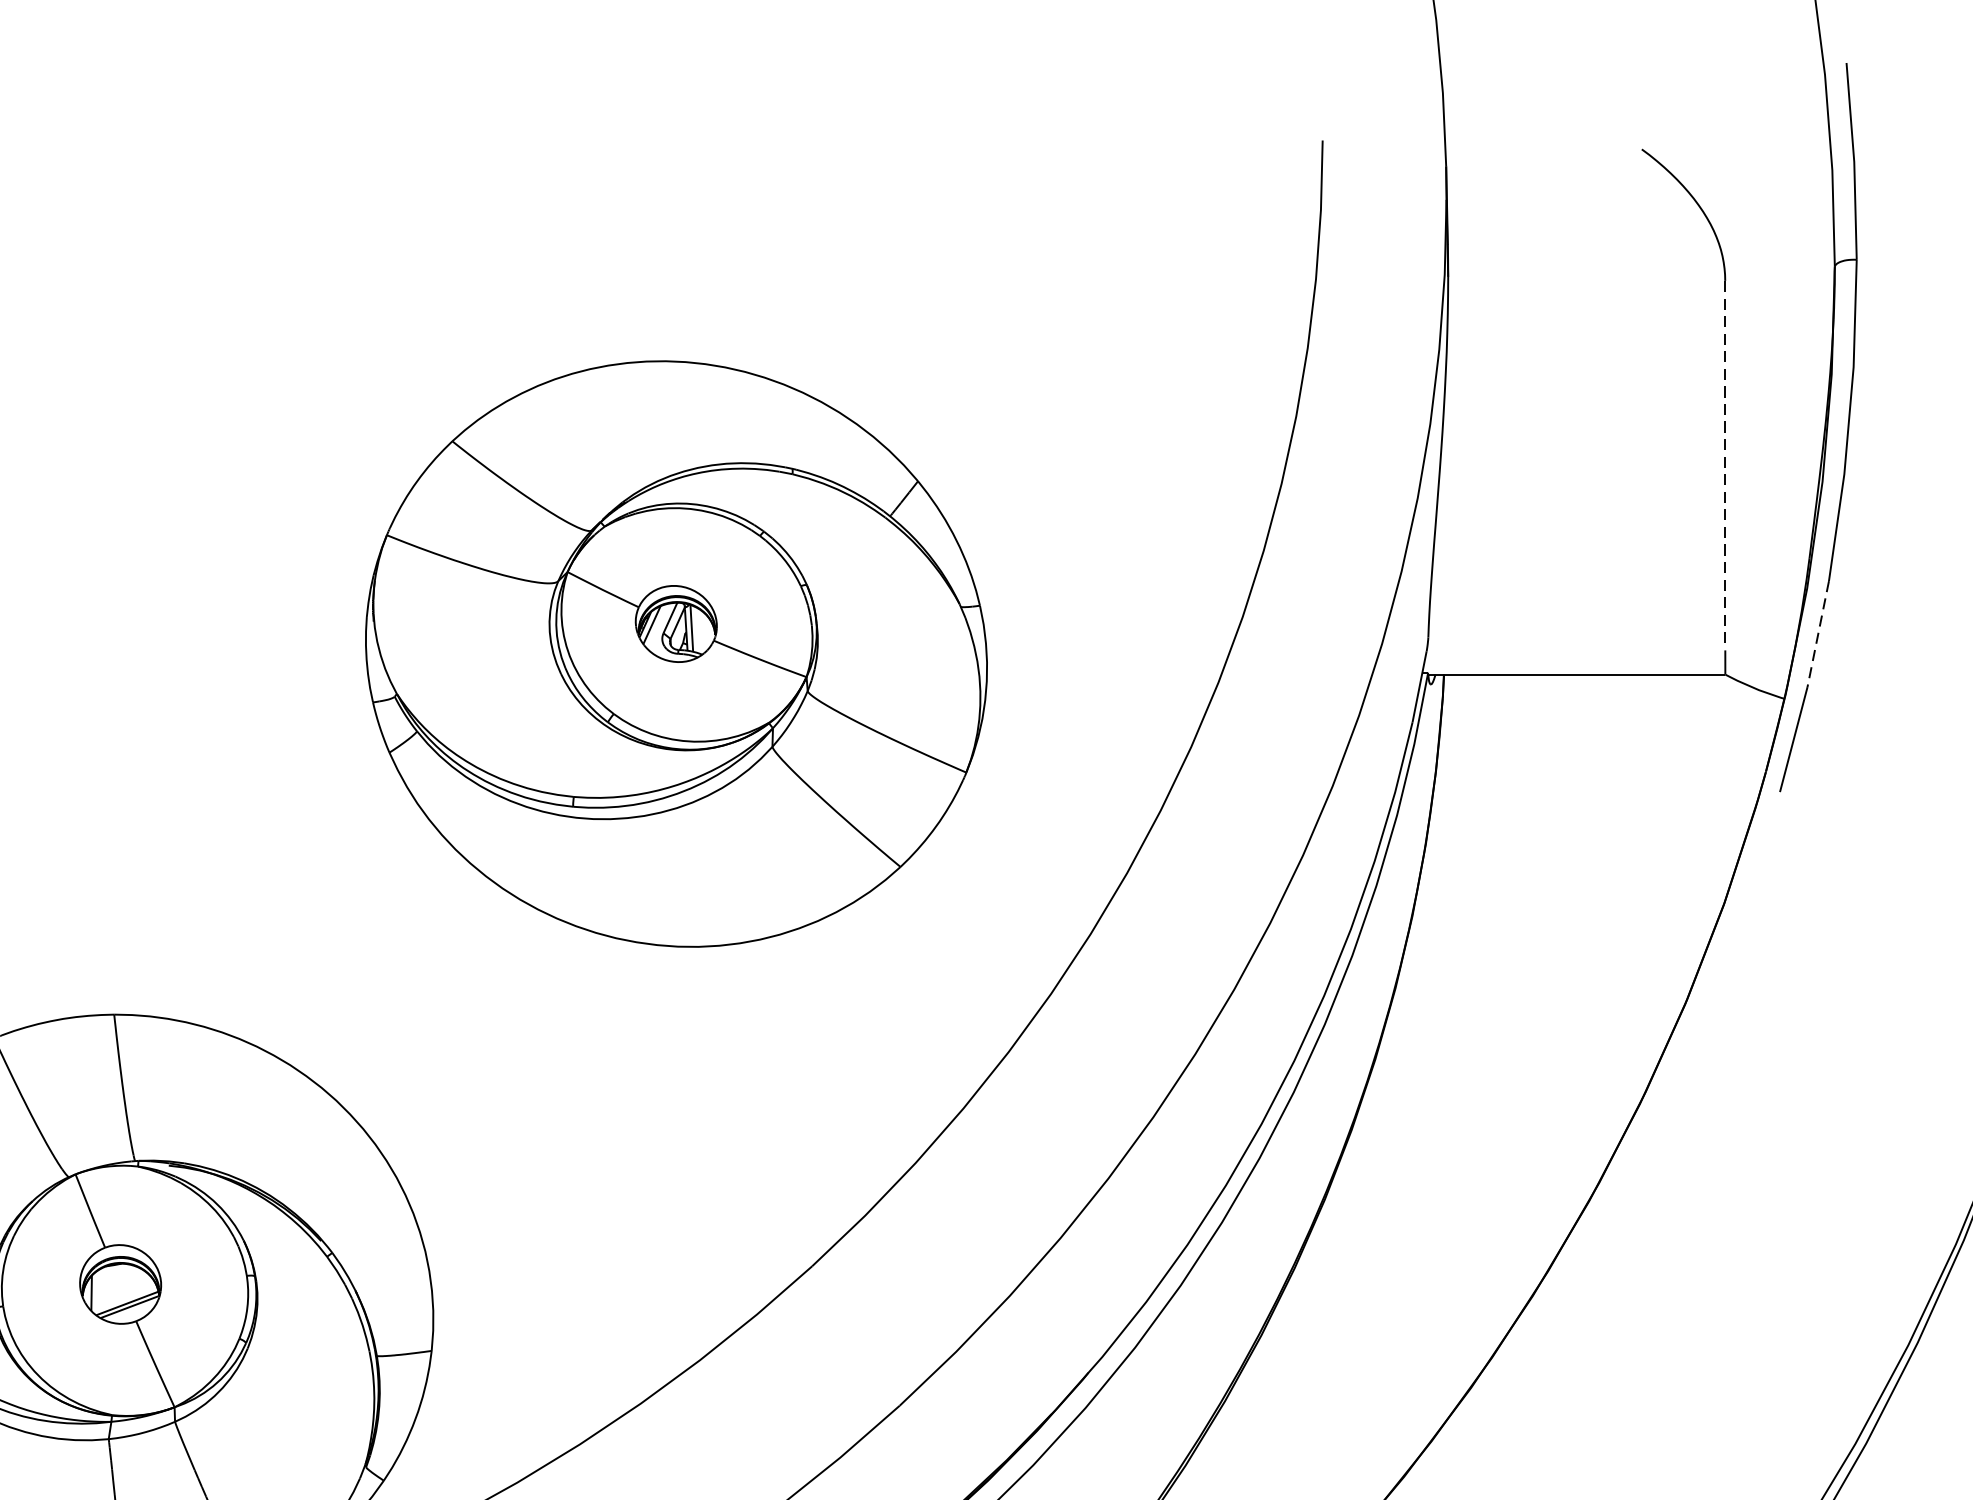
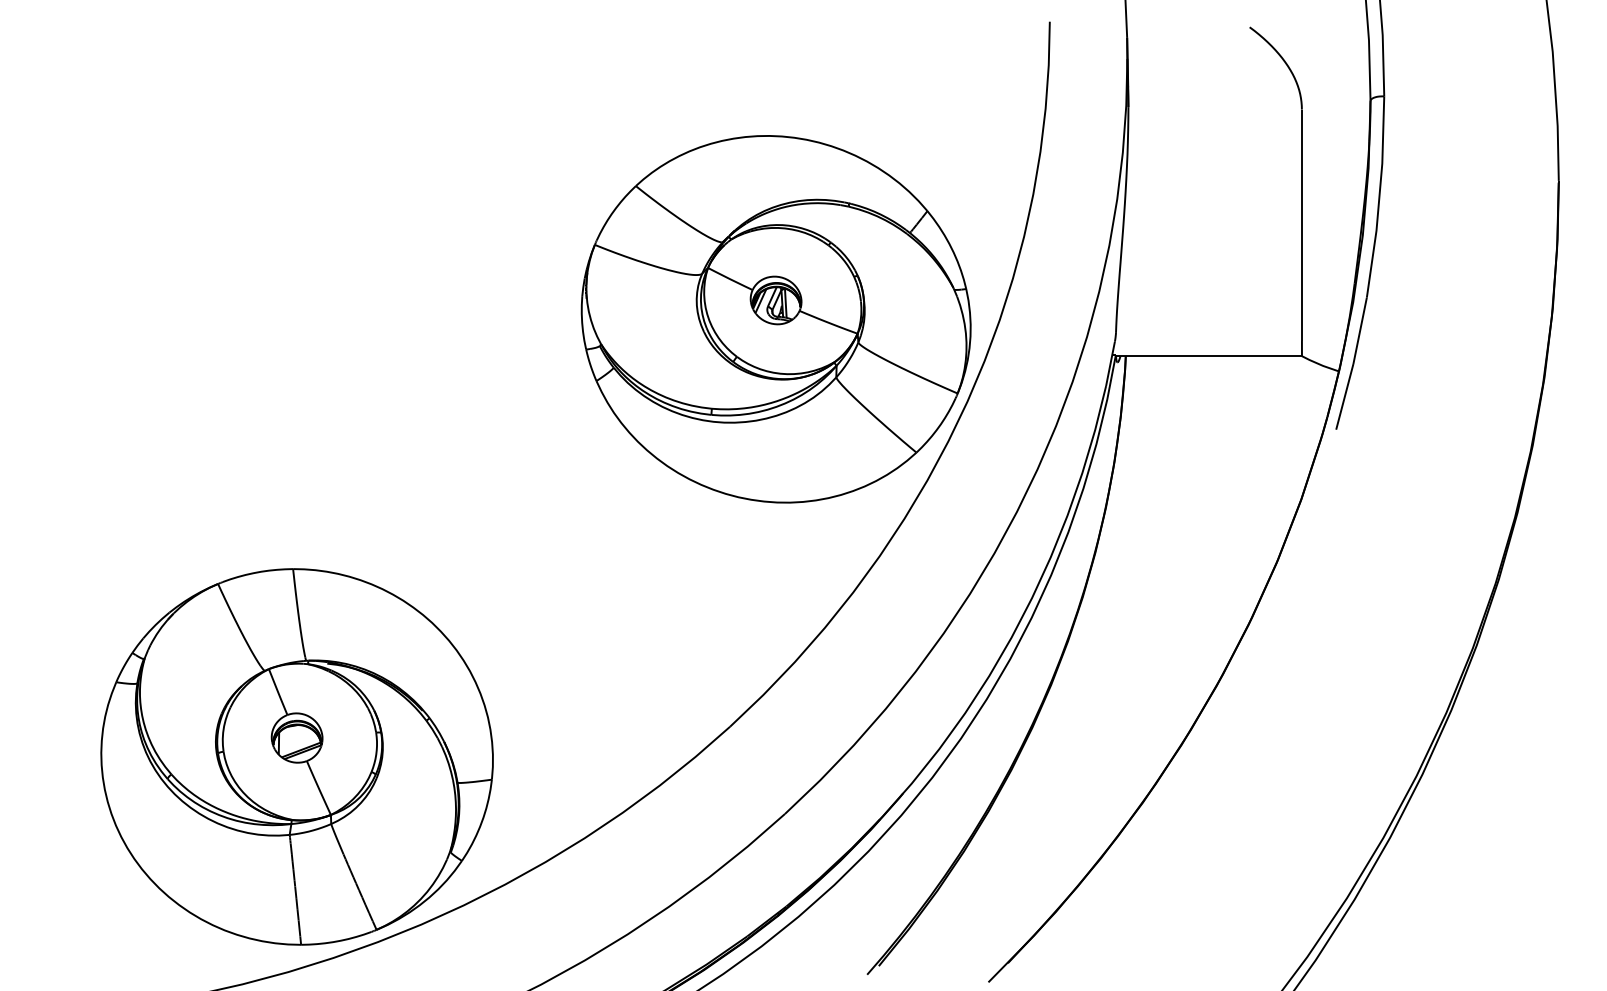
line: (1724, 465) -> (1301, 225), dashed -> solid
line: (1818, 633) -> (1360, 330), dashed -> solid
part: (675, 654) -> (775, 319), moved

